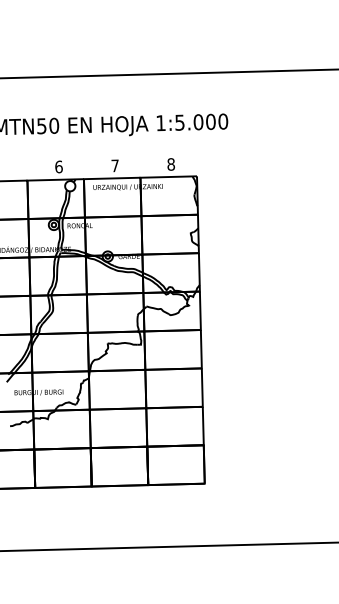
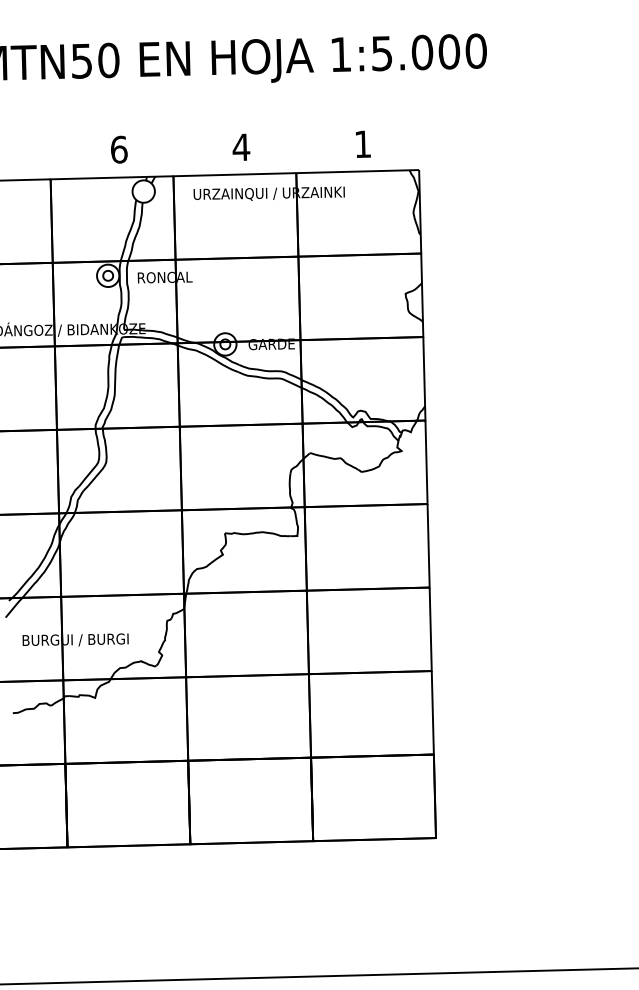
text: (171, 164) -> (363, 144), 8 -> 1
text: (115, 165) -> (241, 146), 7 -> 4

